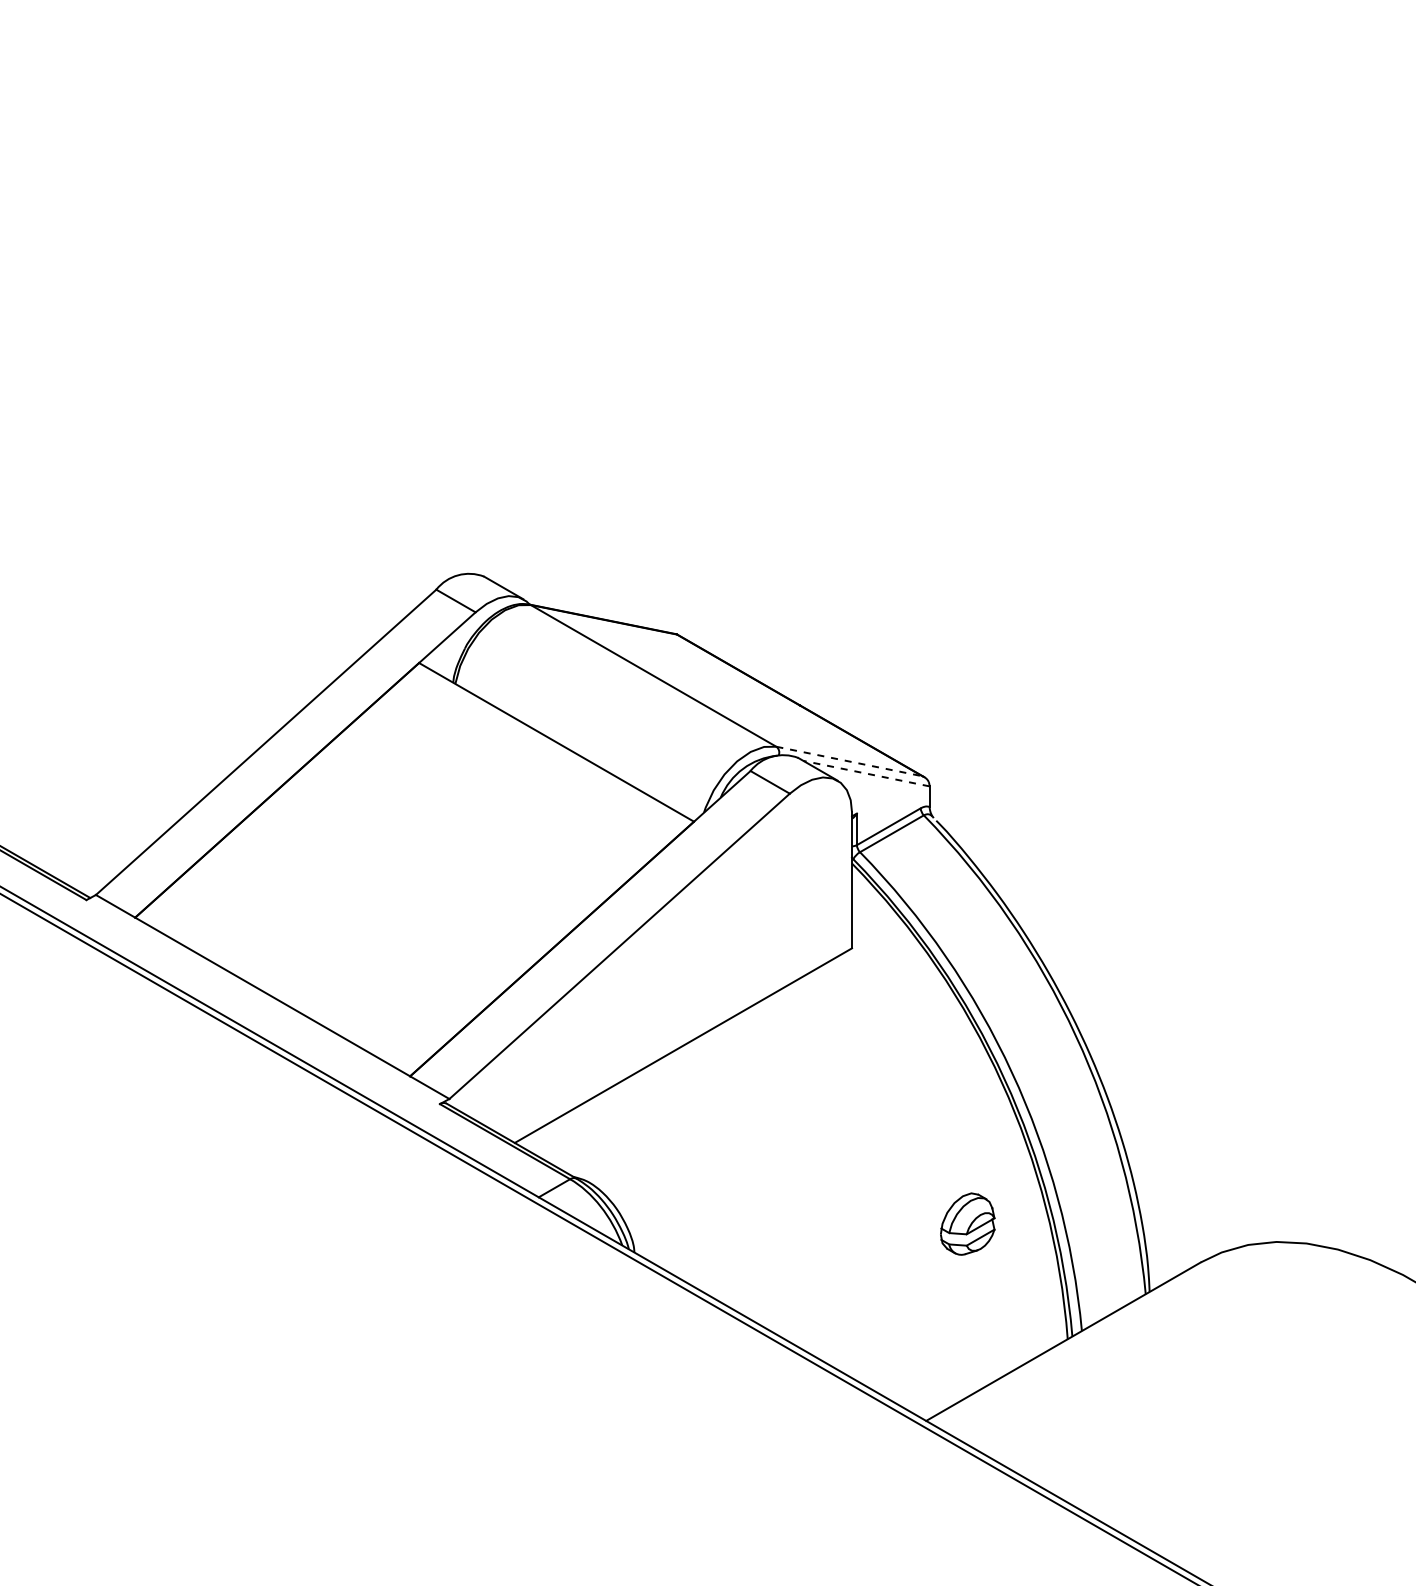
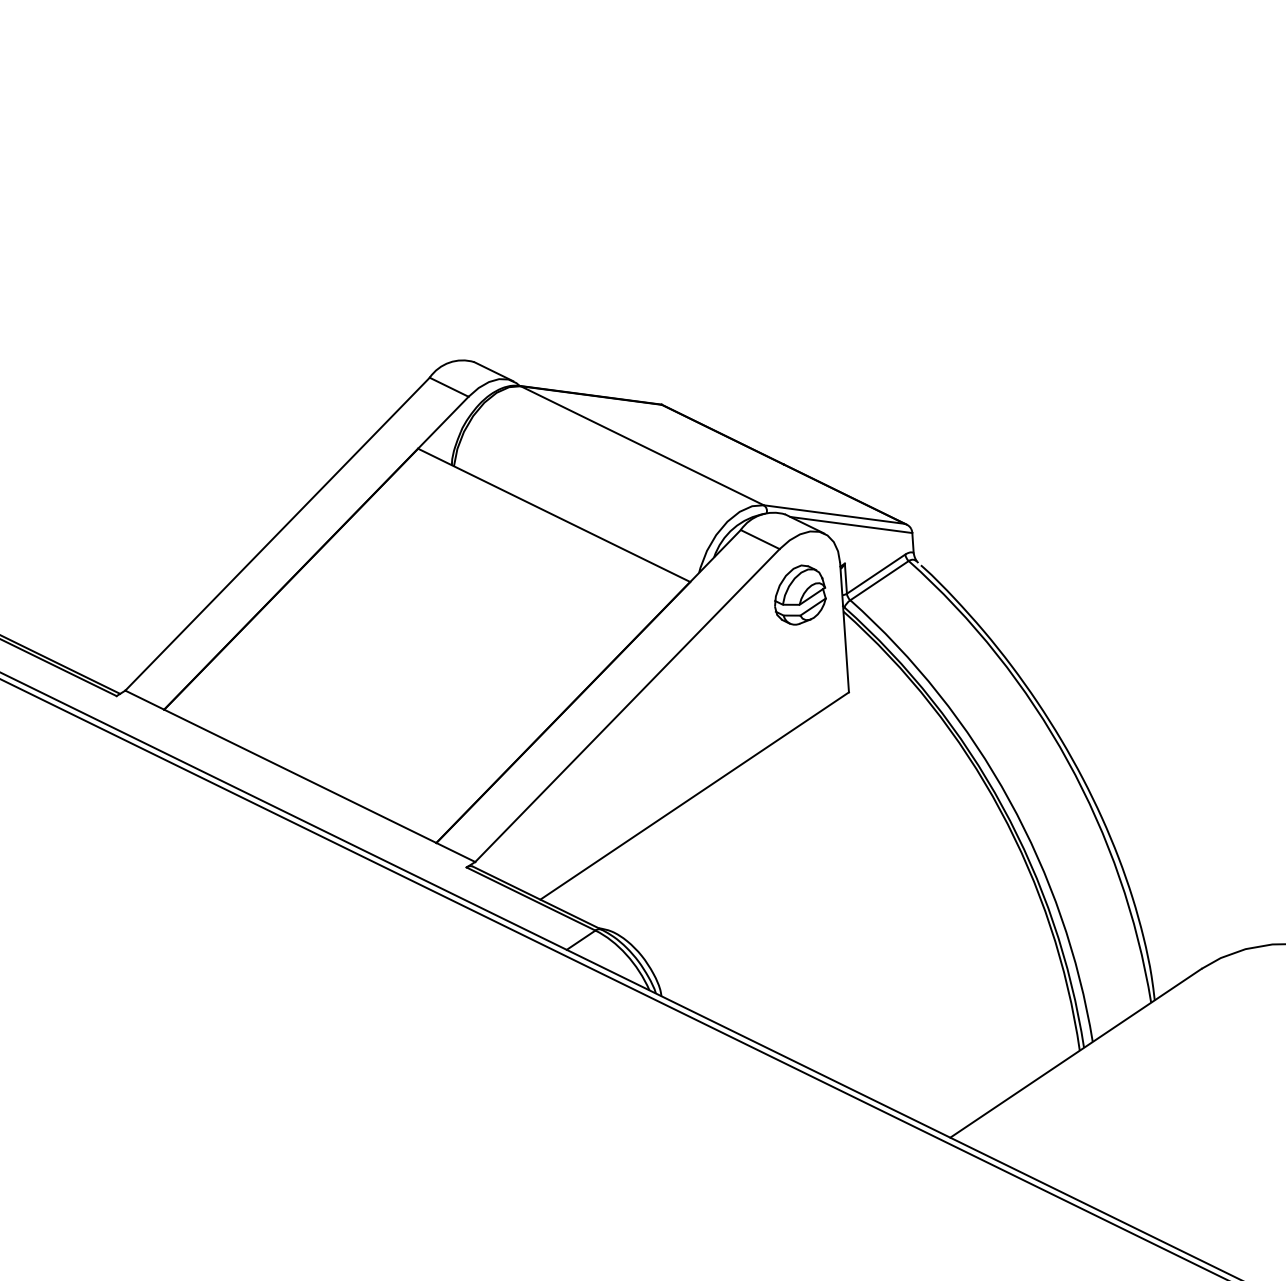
line: (849, 761) -> (834, 514), dashed -> solid
line: (866, 773) -> (851, 524), dashed -> solid
part: (967, 1223) -> (799, 594), moved

